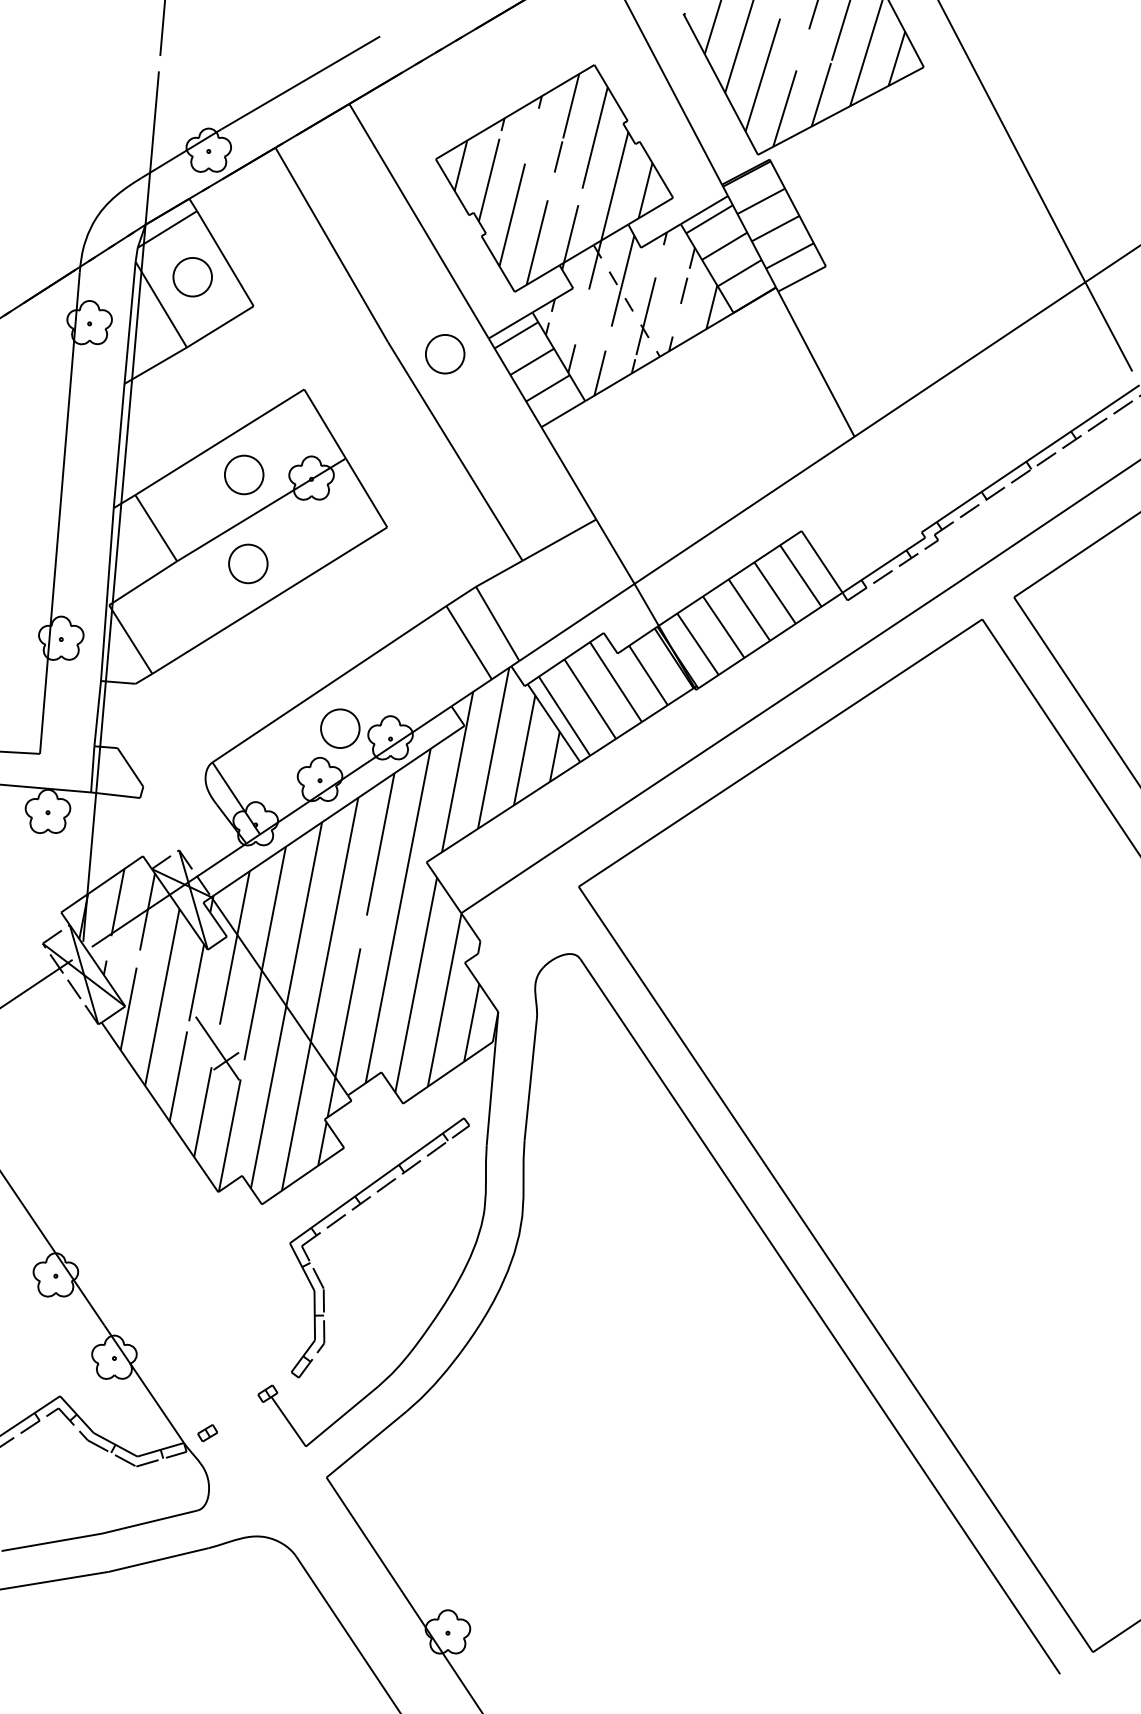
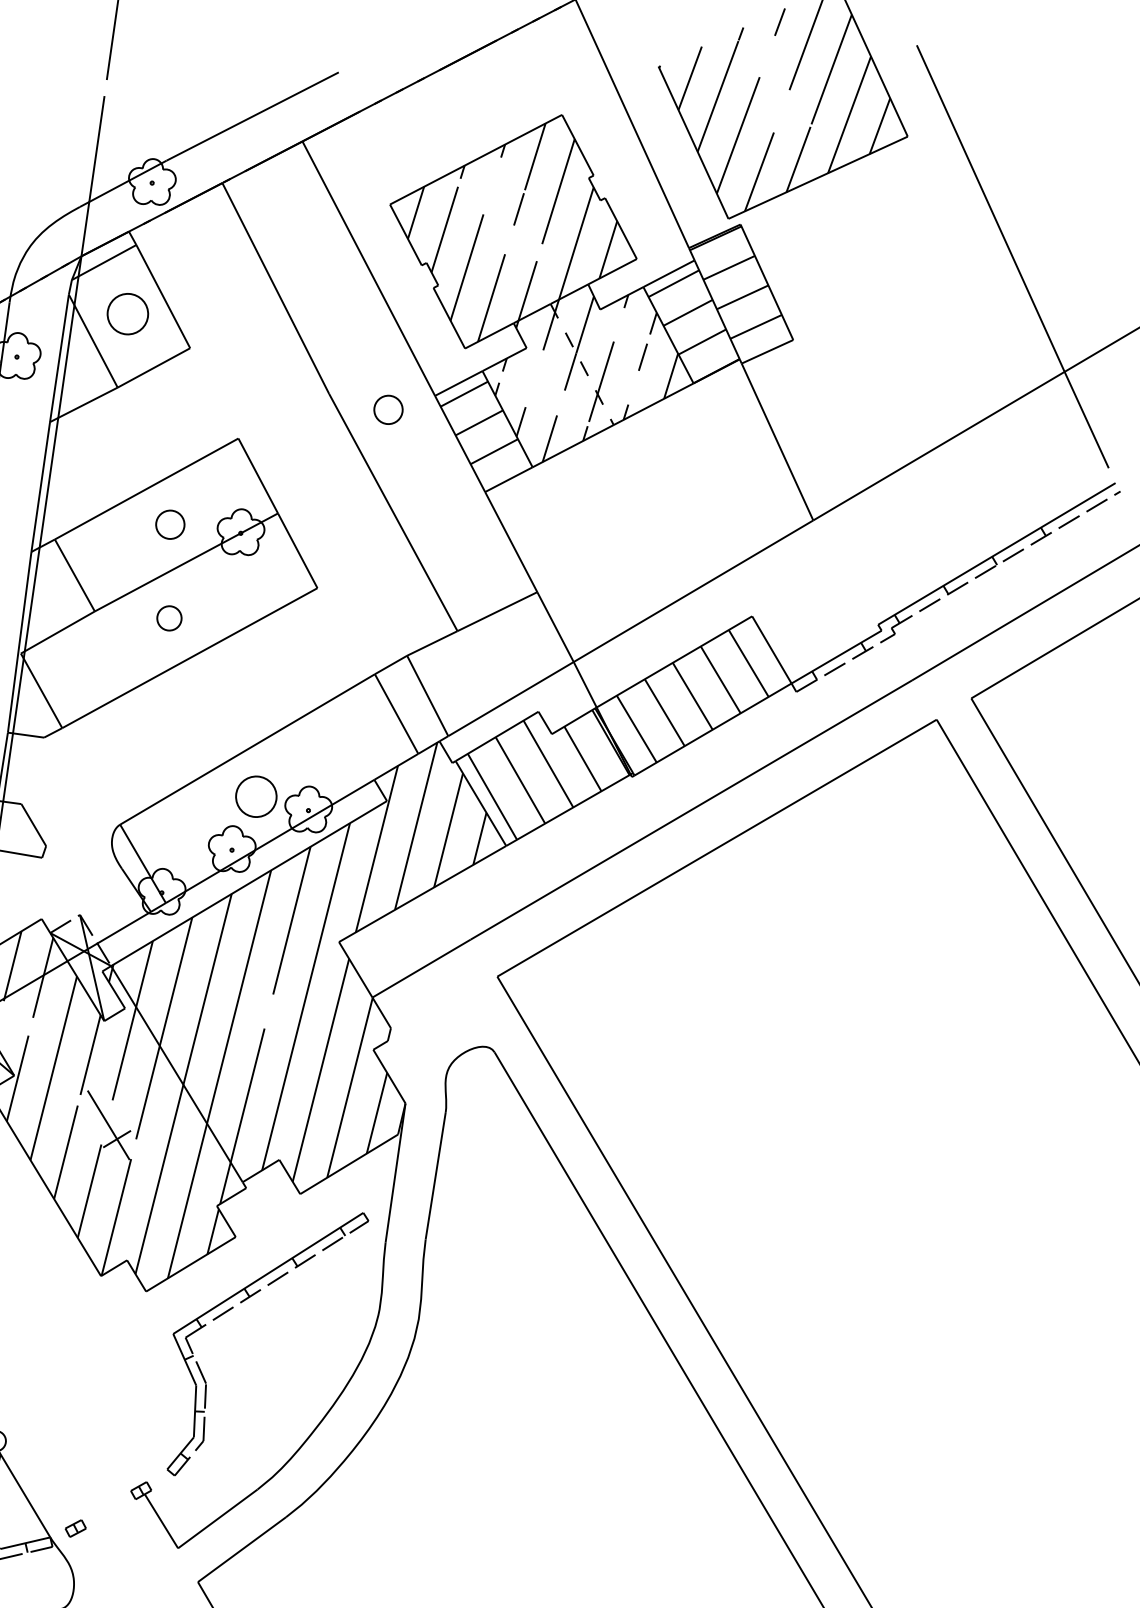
circle: (445, 354) -> (388, 410), size x0.7
circle: (243, 474) -> (169, 524), size x0.7
circle: (248, 563) -> (169, 617), size x0.6

